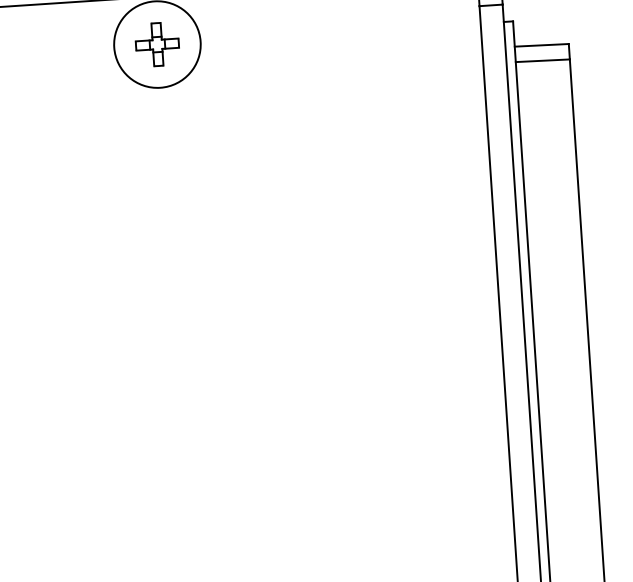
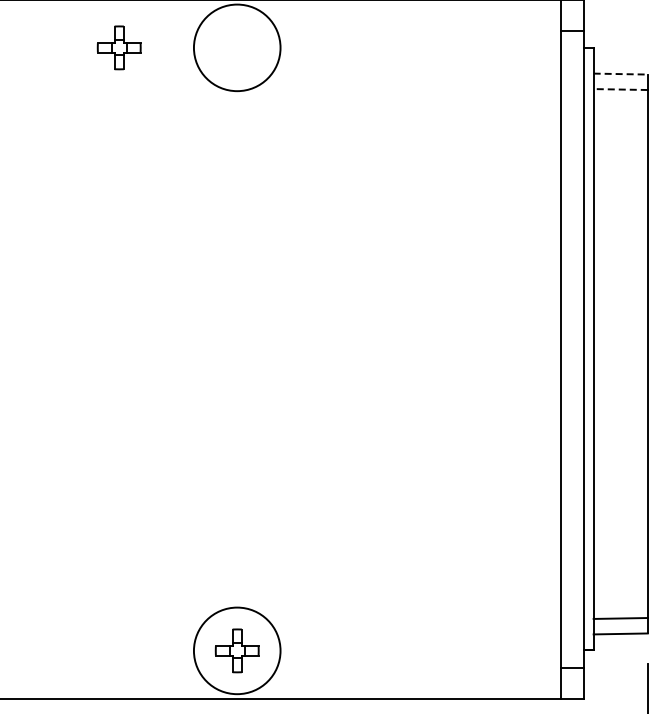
part: (156, 44) -> (118, 47), moved
line: (542, 45) -> (621, 74), solid -> dashed
line: (542, 60) -> (620, 89), solid -> dashed

